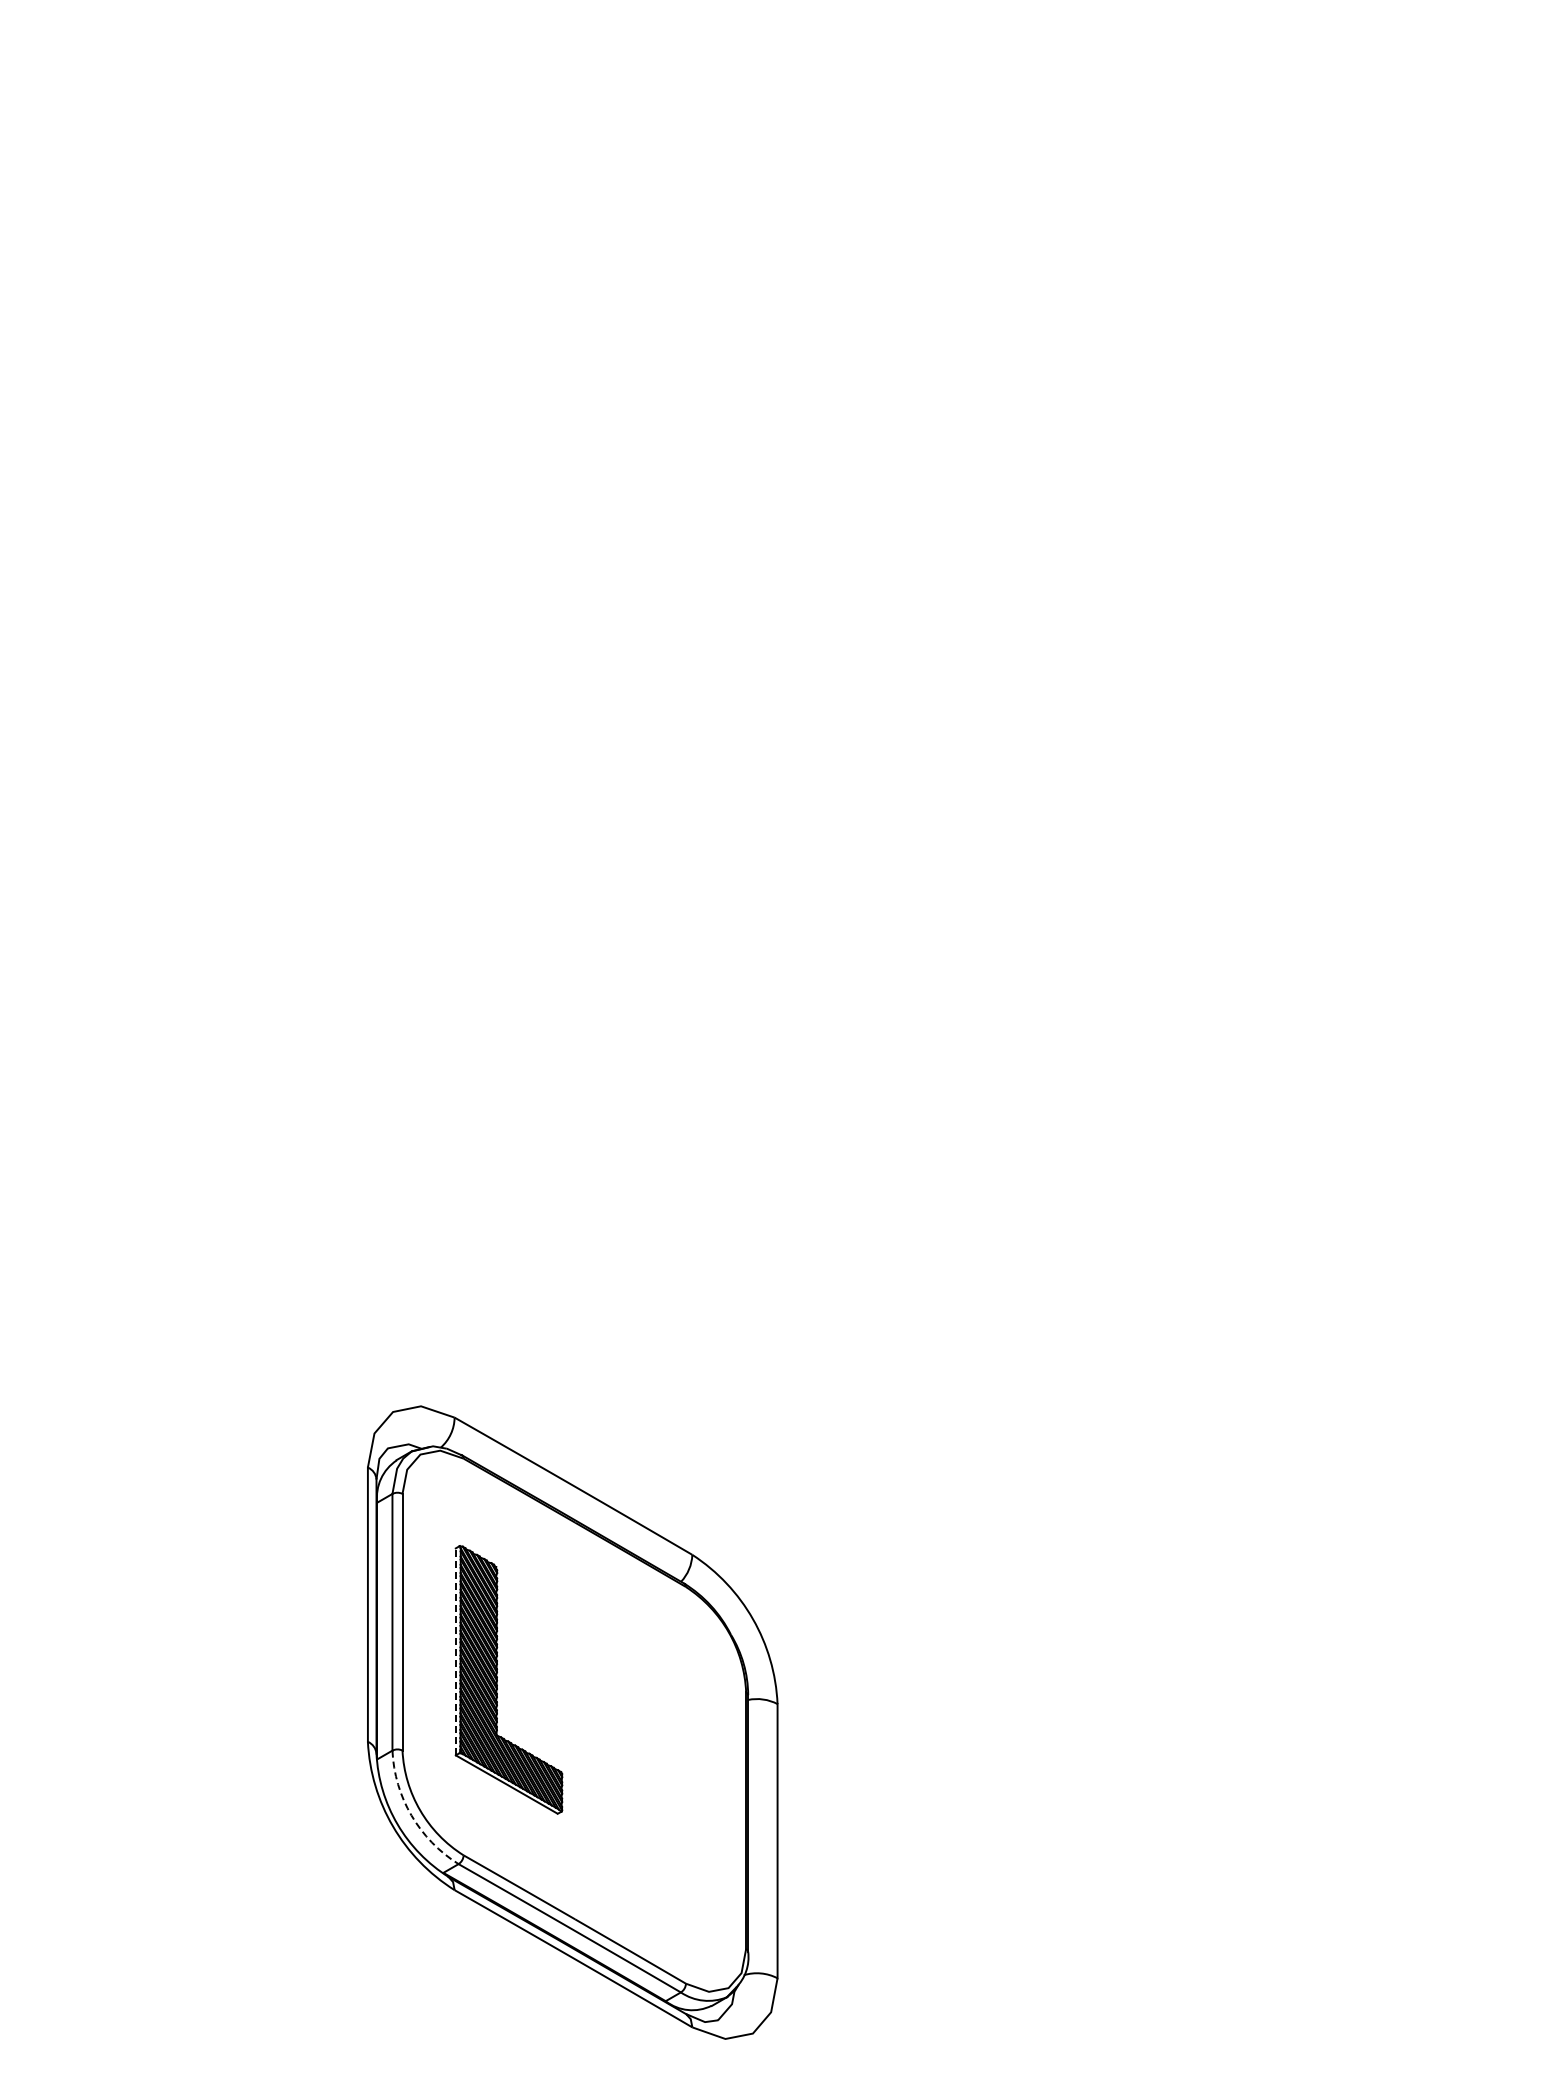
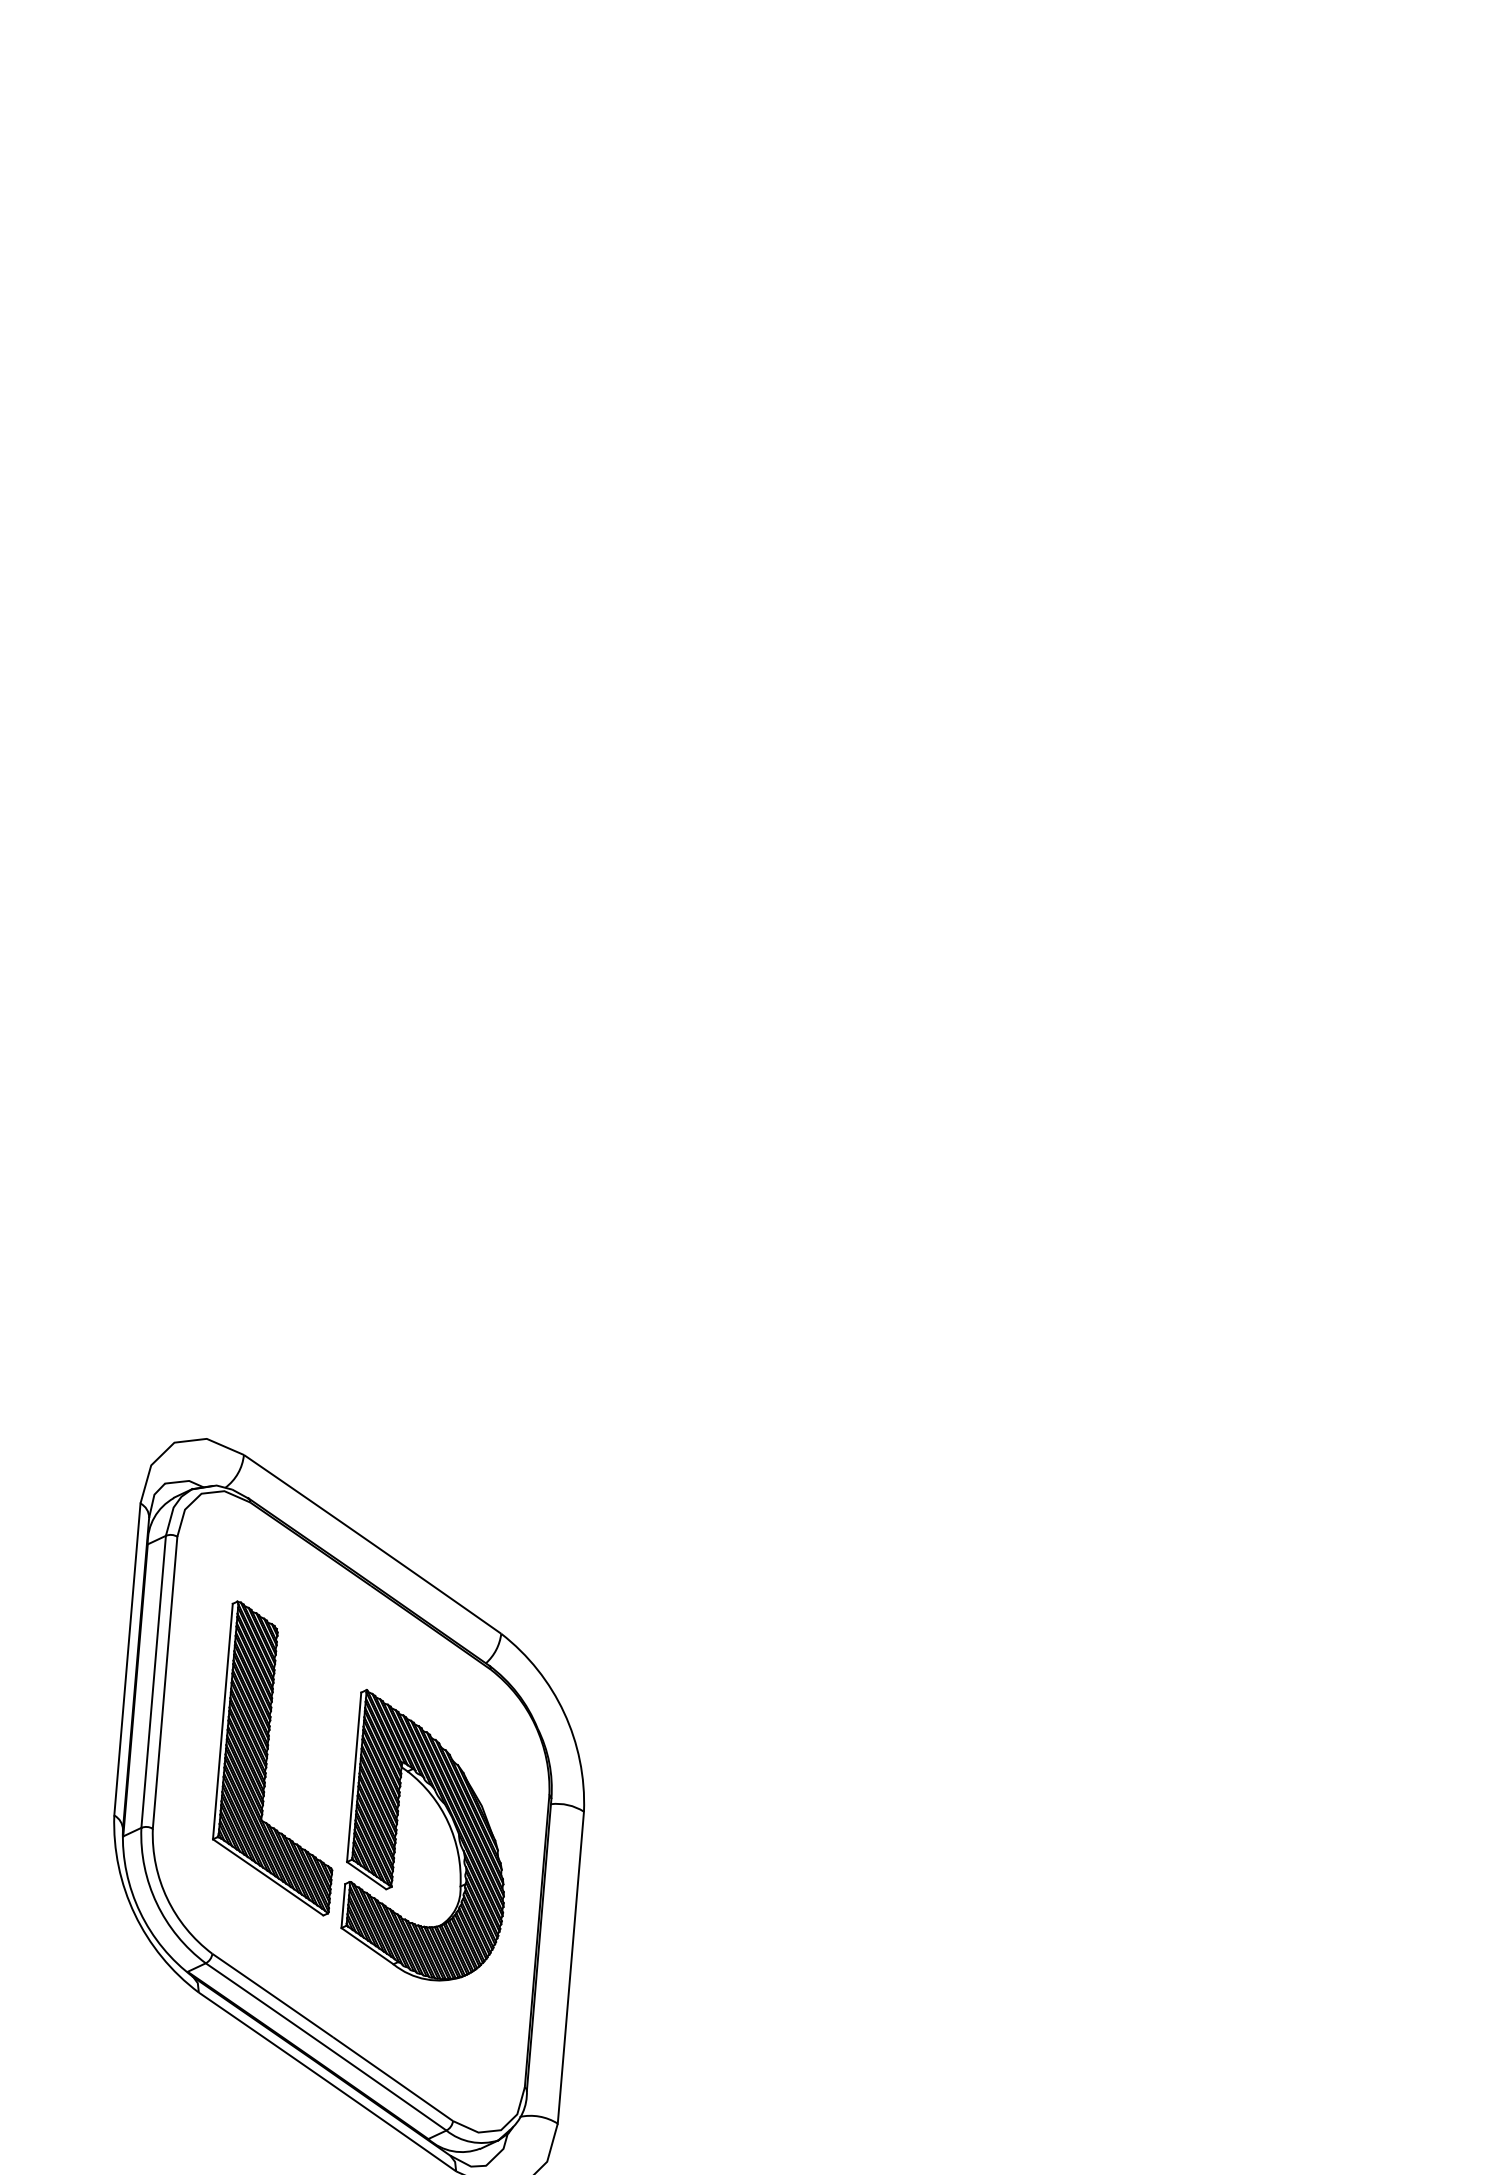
line: (455, 1651) -> (222, 1721), dashed -> solid
part: (661, 1728) -> (449, 1828), added
arc: (411, 1815) -> (156, 1903), dashed -> solid

